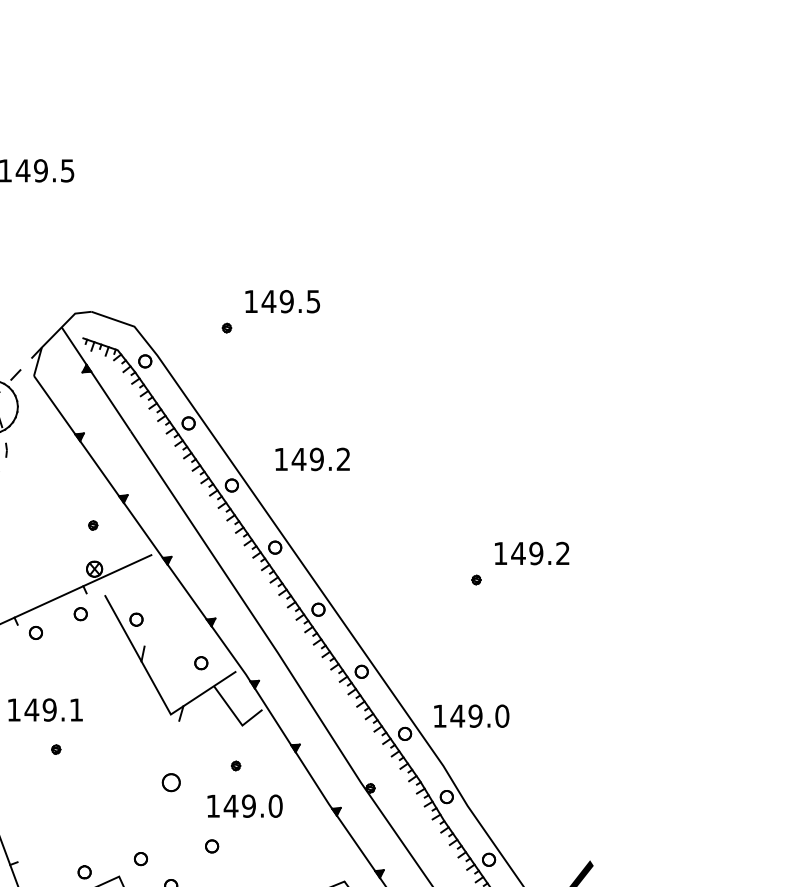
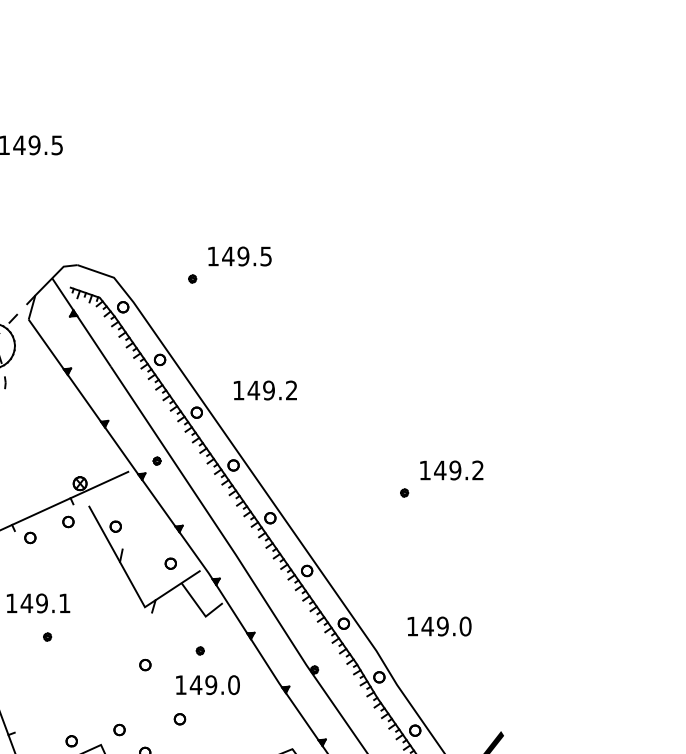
part: (93, 525) -> (157, 461), moved
text: (471, 715) -> (439, 625), moved
part: (171, 782) -> (145, 664), size x0.71

